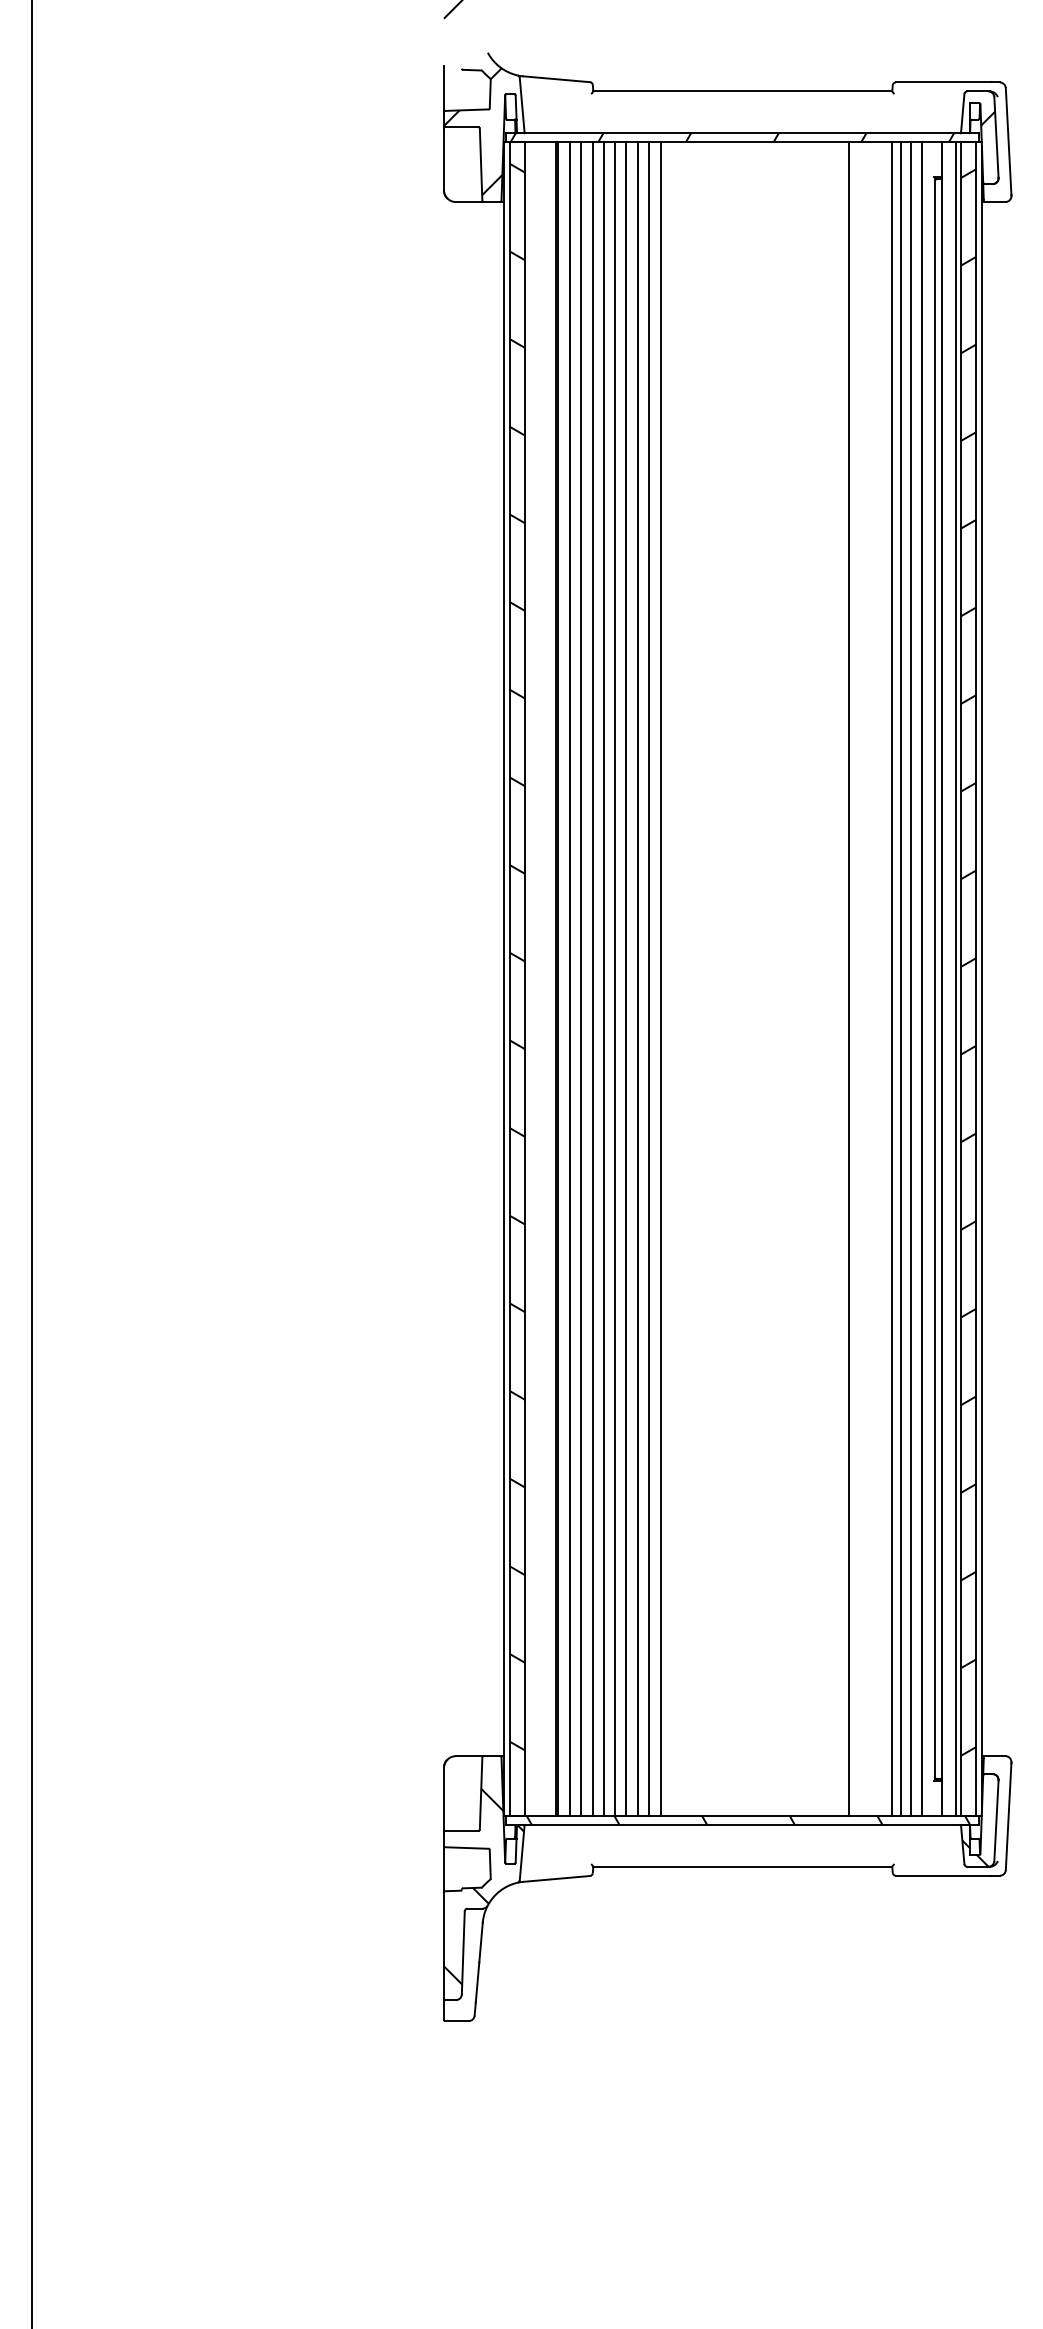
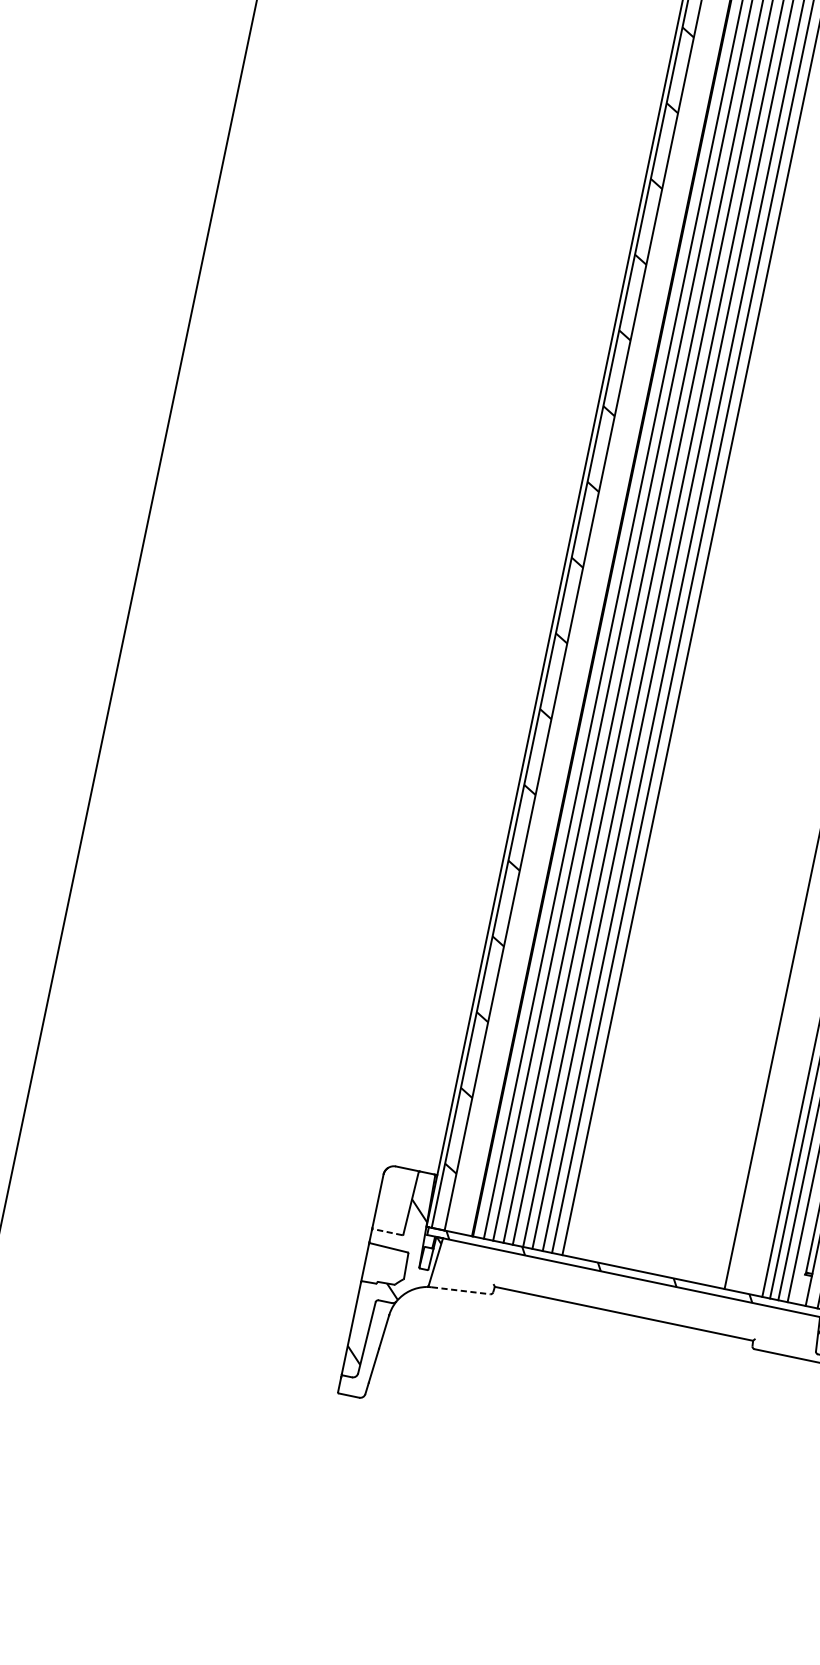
line: (461, 1830) -> (387, 1231), solid -> dashed
line: (557, 1878) -> (461, 1290), solid -> dashed

